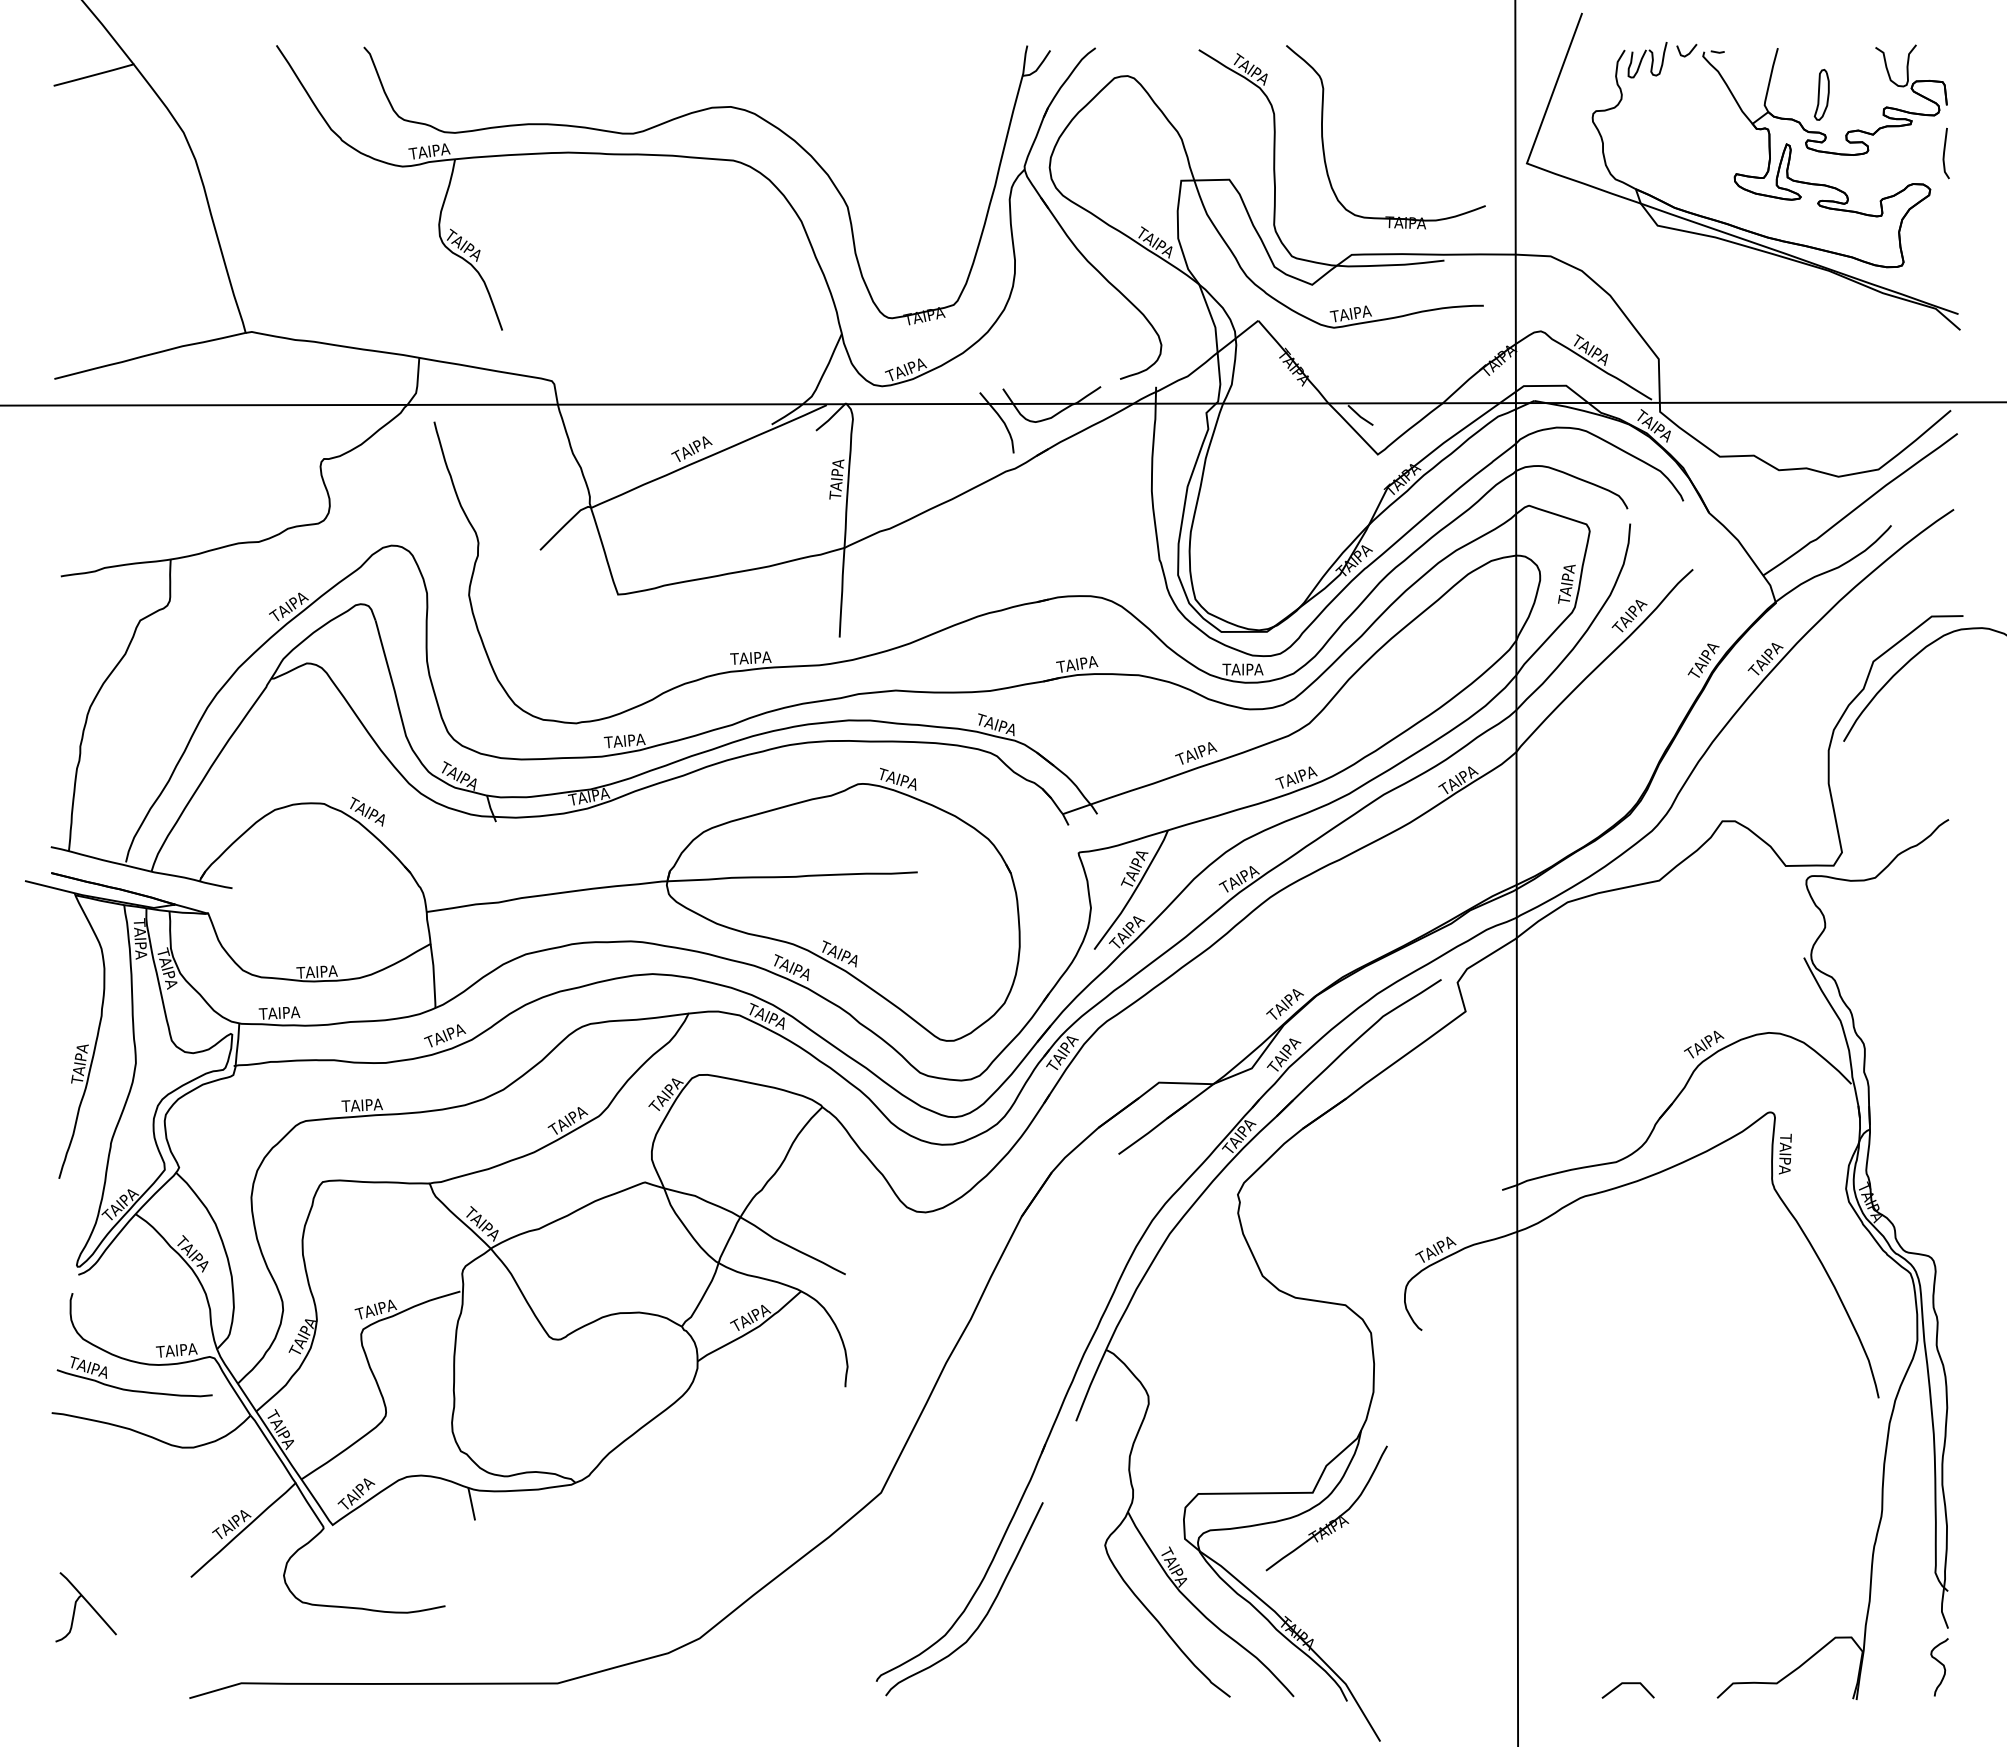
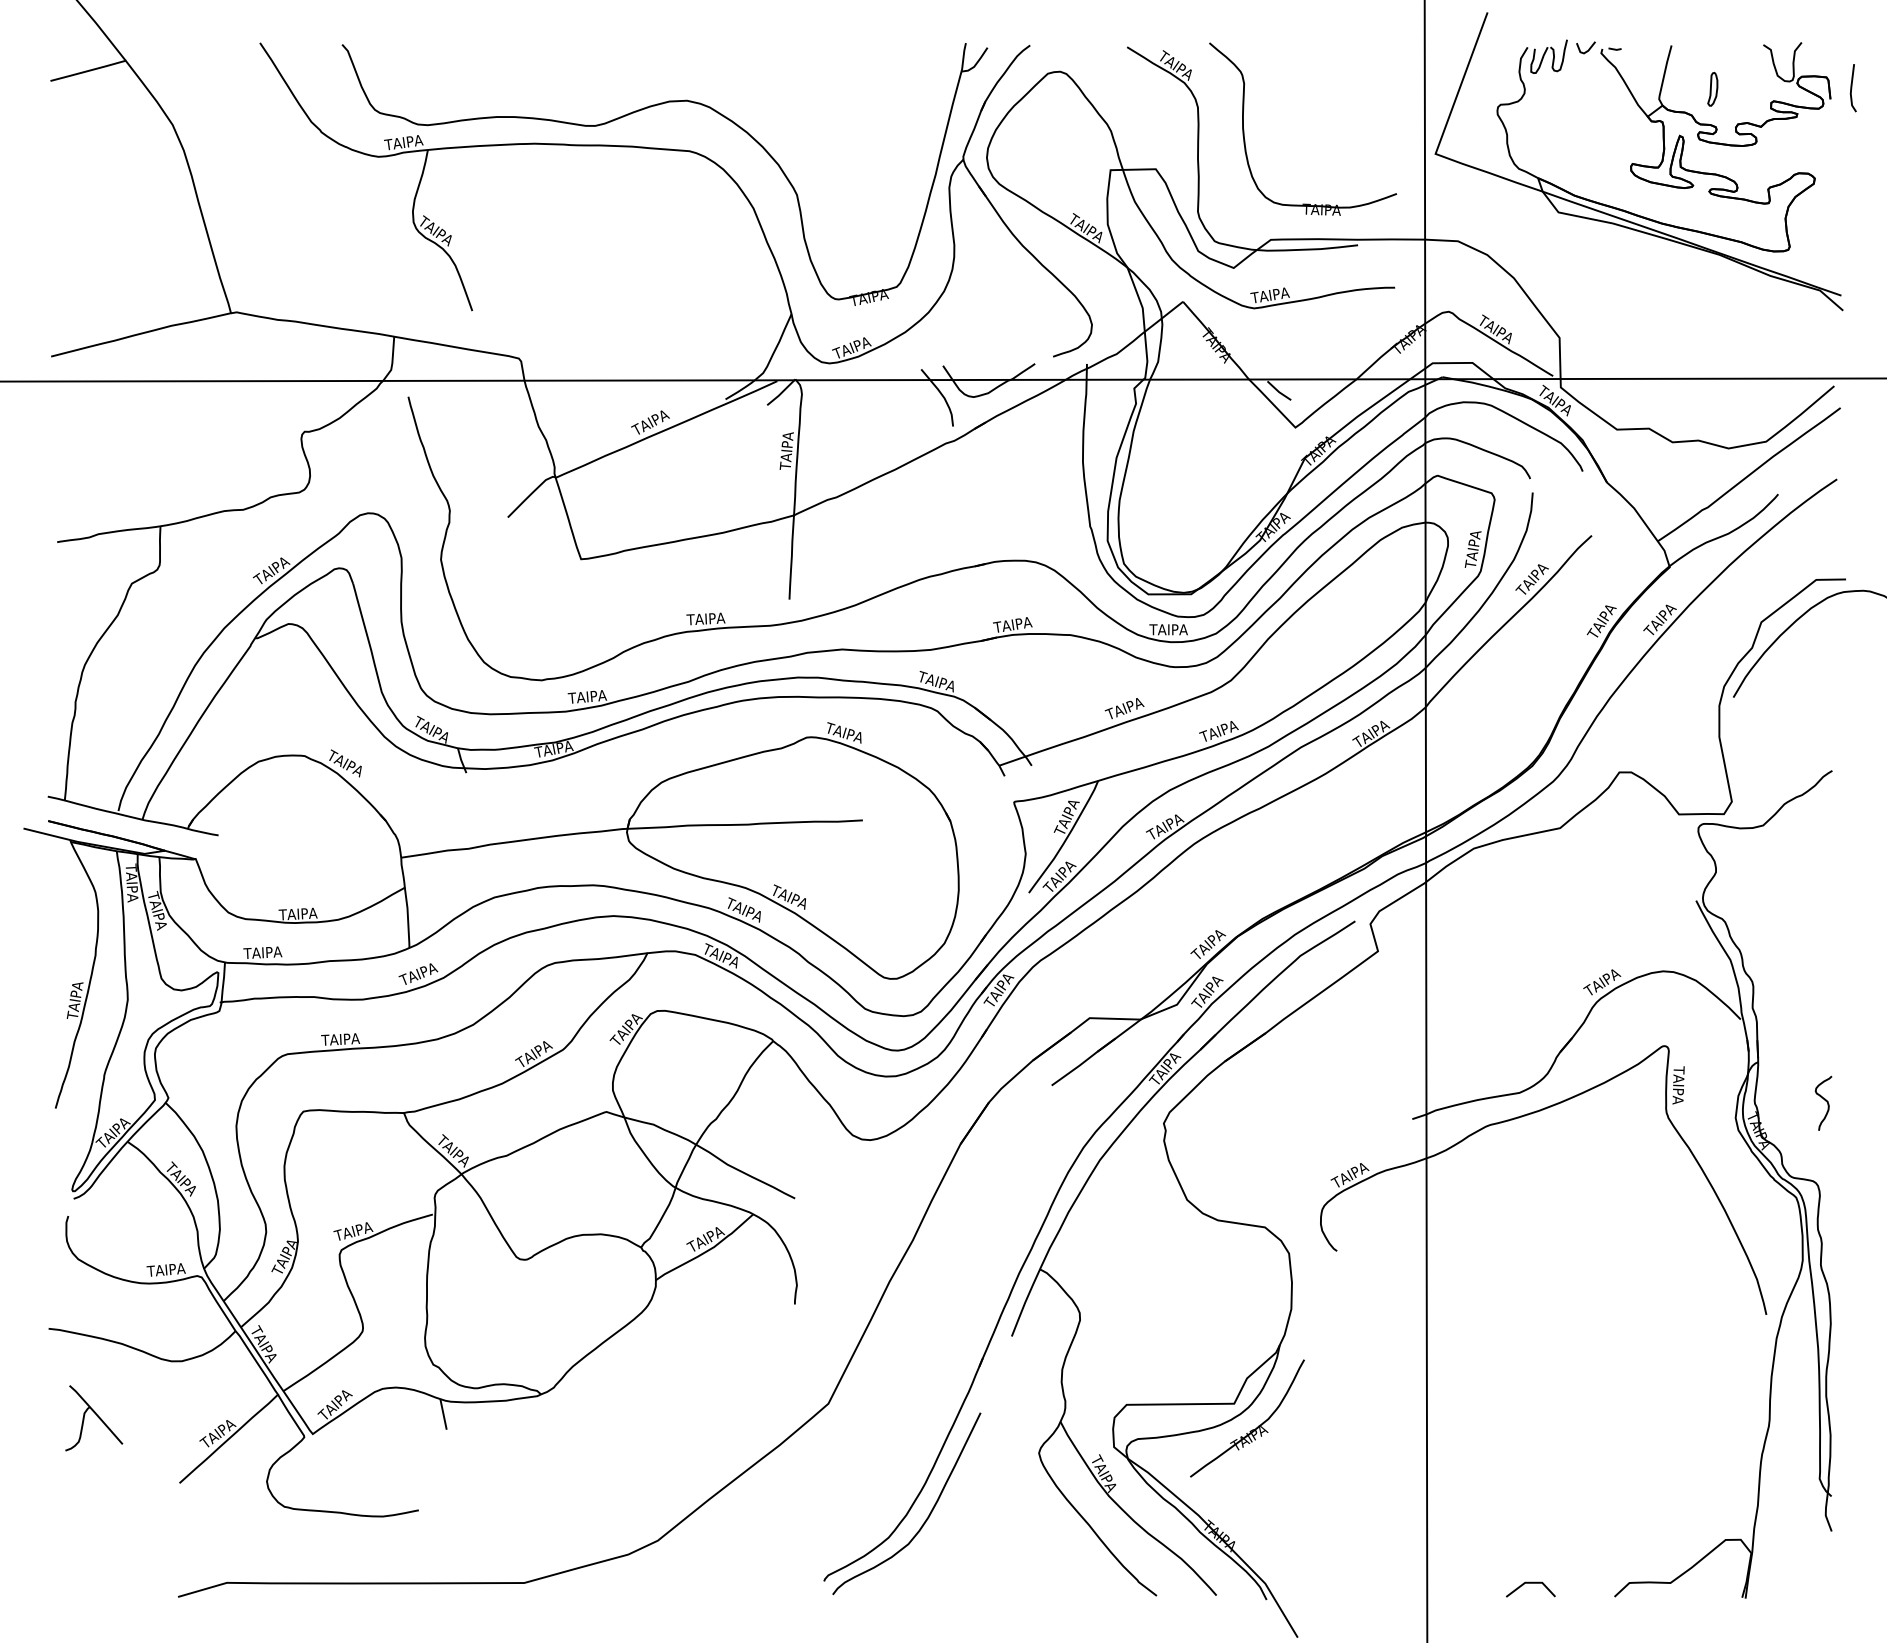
part: (1821, 94) -> (1712, 89), size x0.7
curve: (1944, 153) -> (1851, 88), moved
part: (131, 1389) -> (123, 1306), removed
part: (85, 1607) -> (93, 1418), moved
curve: (1940, 1664) -> (1824, 1100), moved

